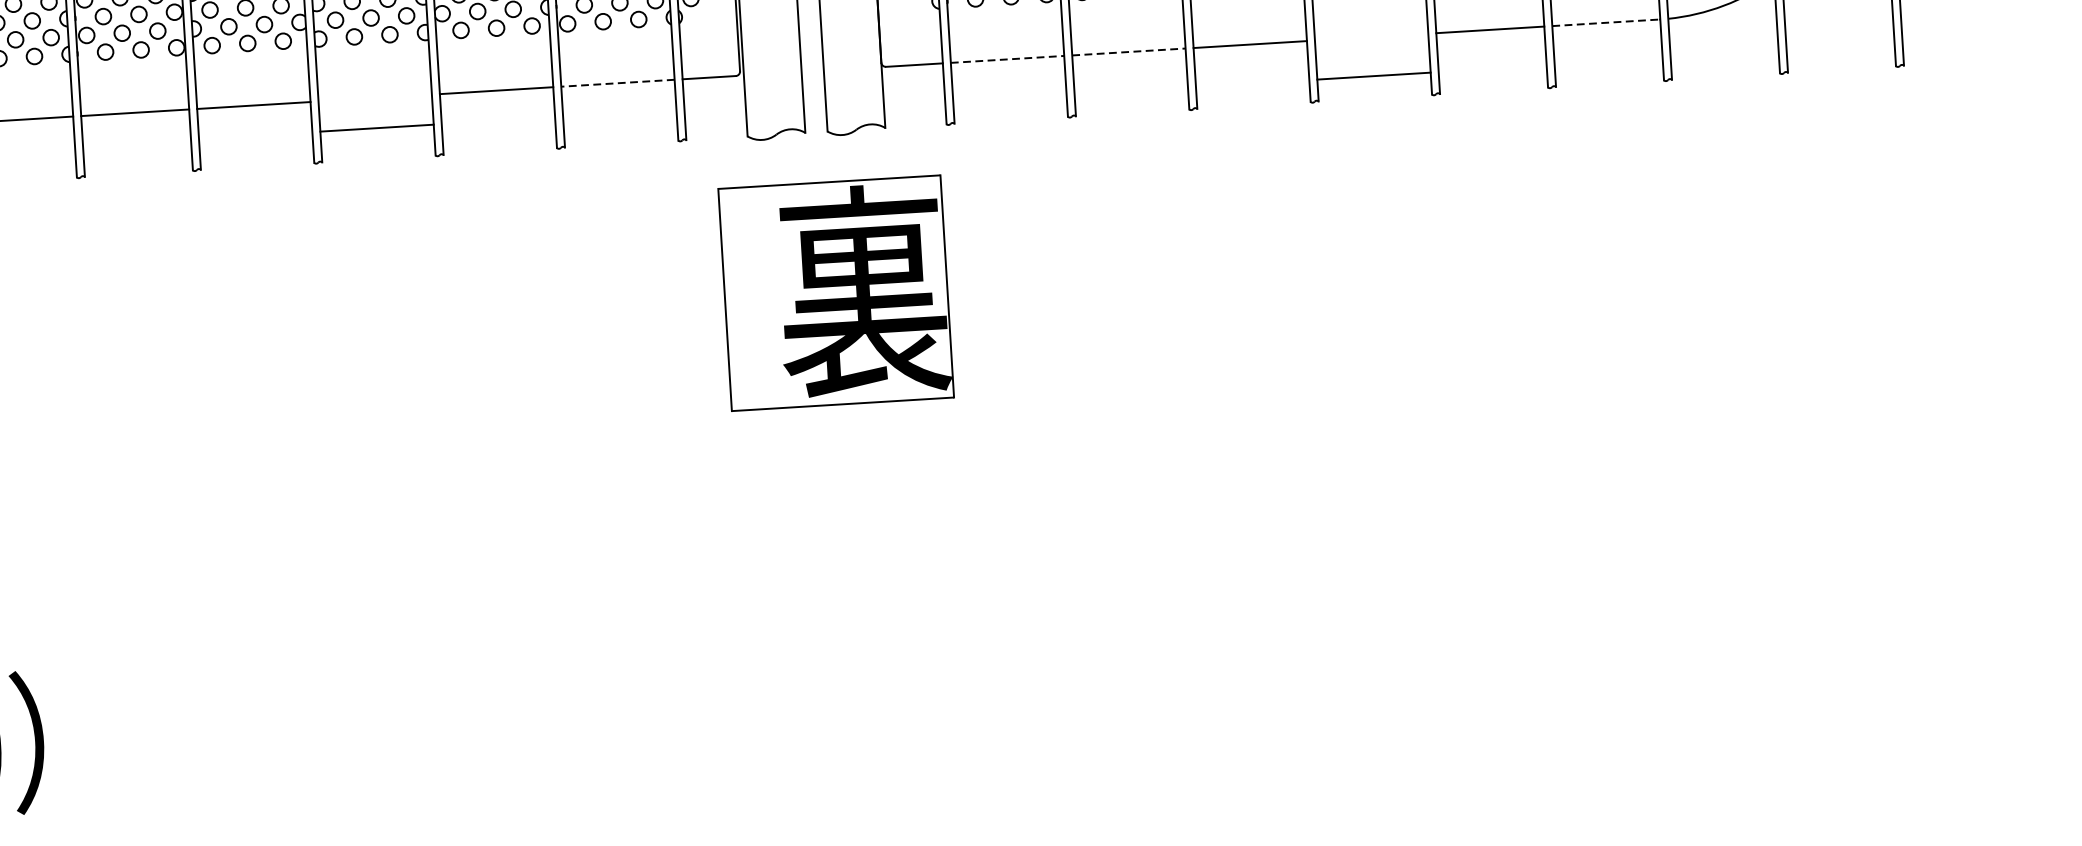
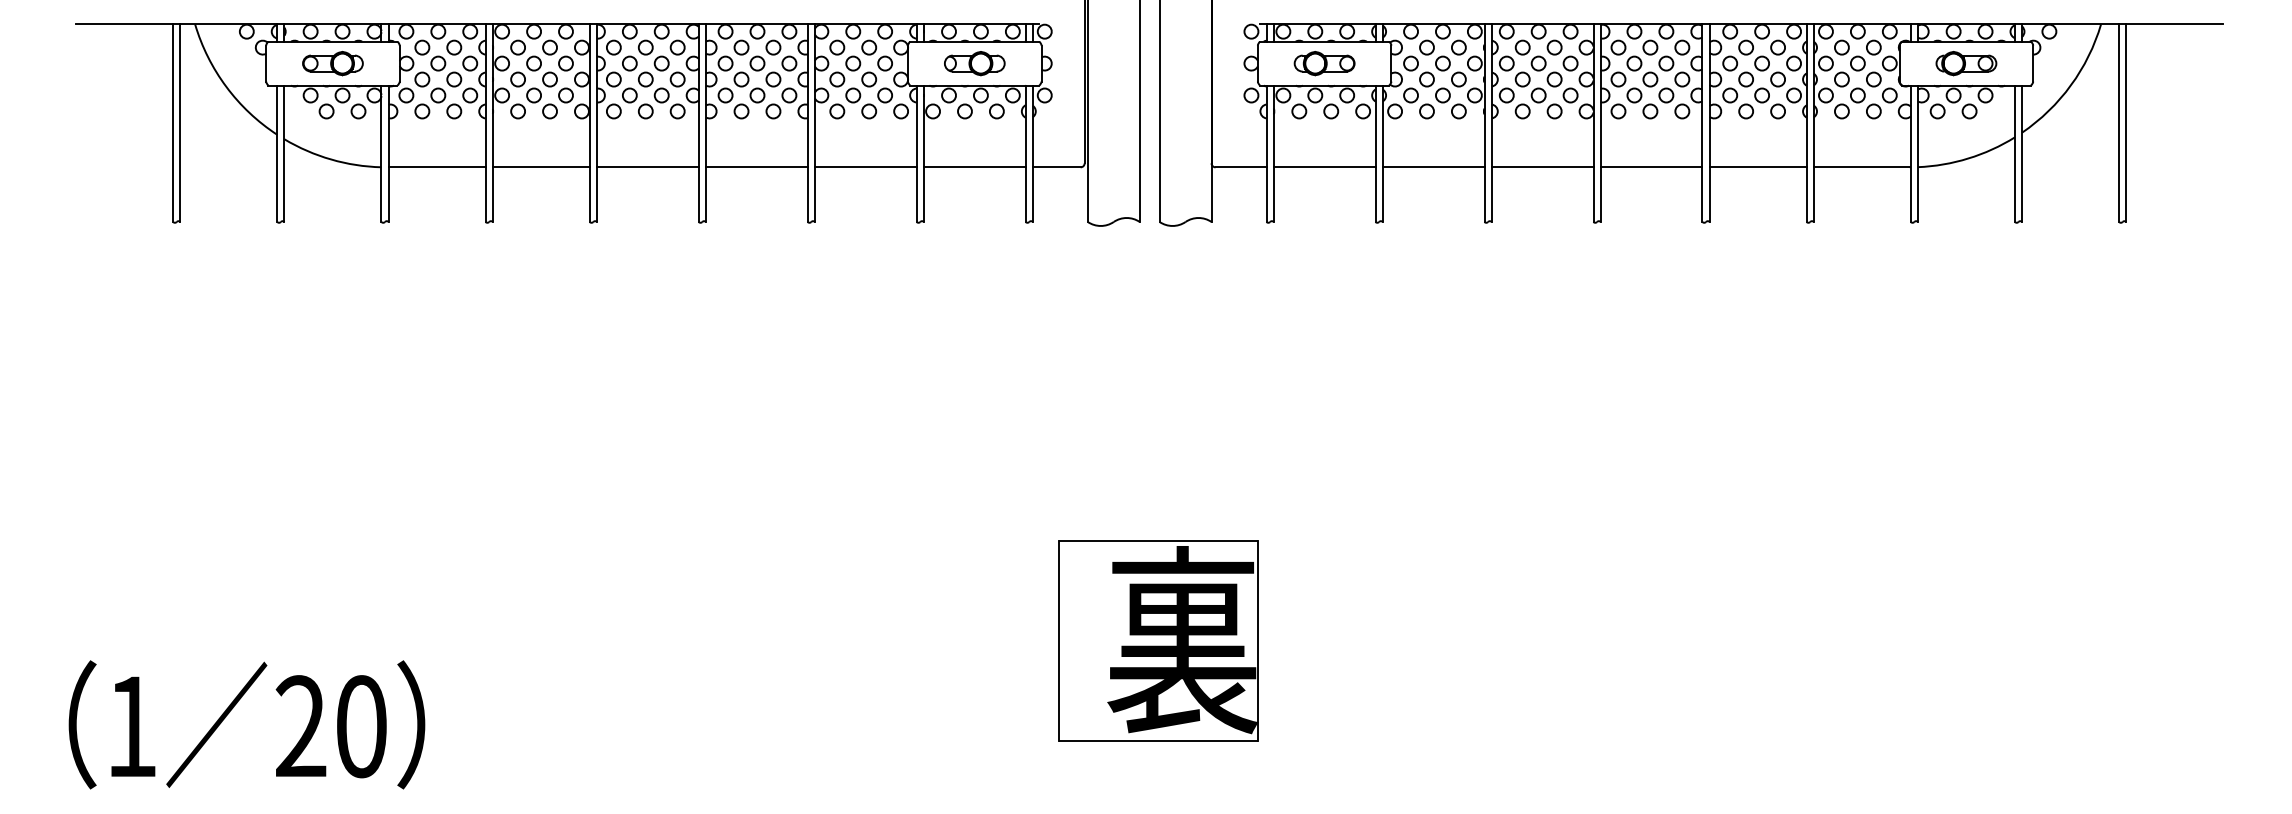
line: (1605, 23) -> (1861, 167), dashed -> solid
line: (1128, 52) -> (1433, 167), dashed -> solid
line: (1007, 59) -> (1324, 167), dashed -> solid
line: (1373, 76) -> (1651, 167), moved
line: (617, 83) -> (974, 167), dashed -> solid
line: (376, 128) -> (756, 167), moved
part: (836, 292) -> (1158, 640), moved

